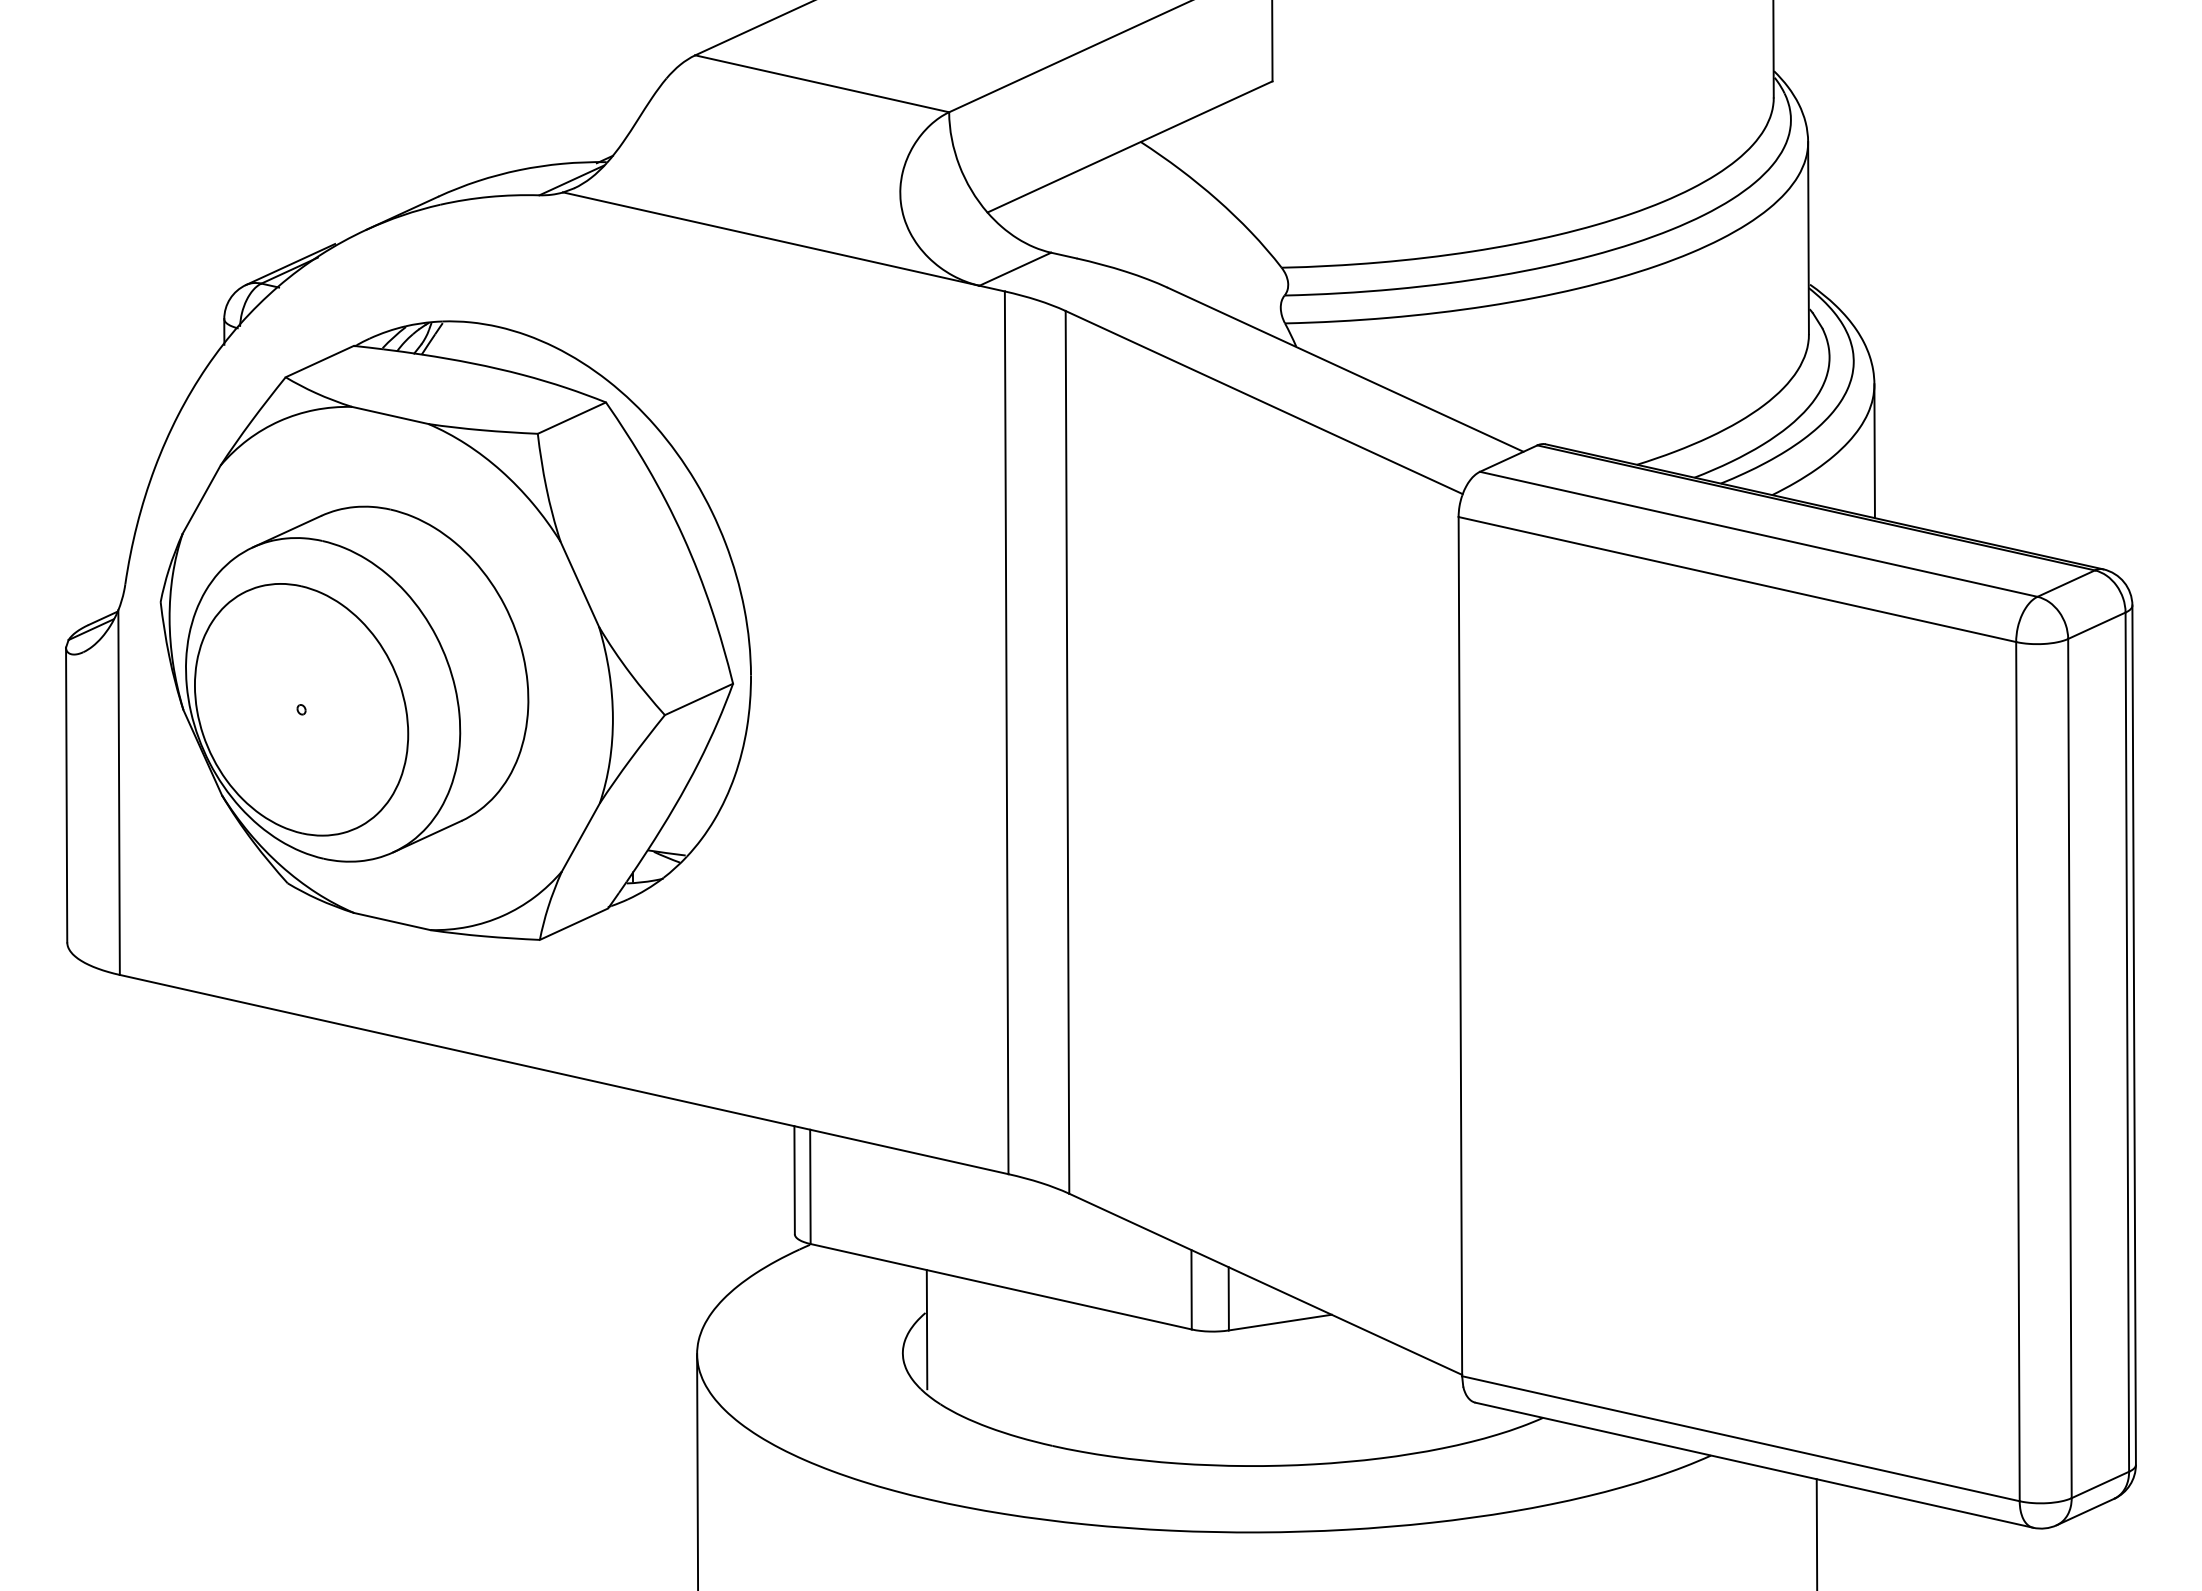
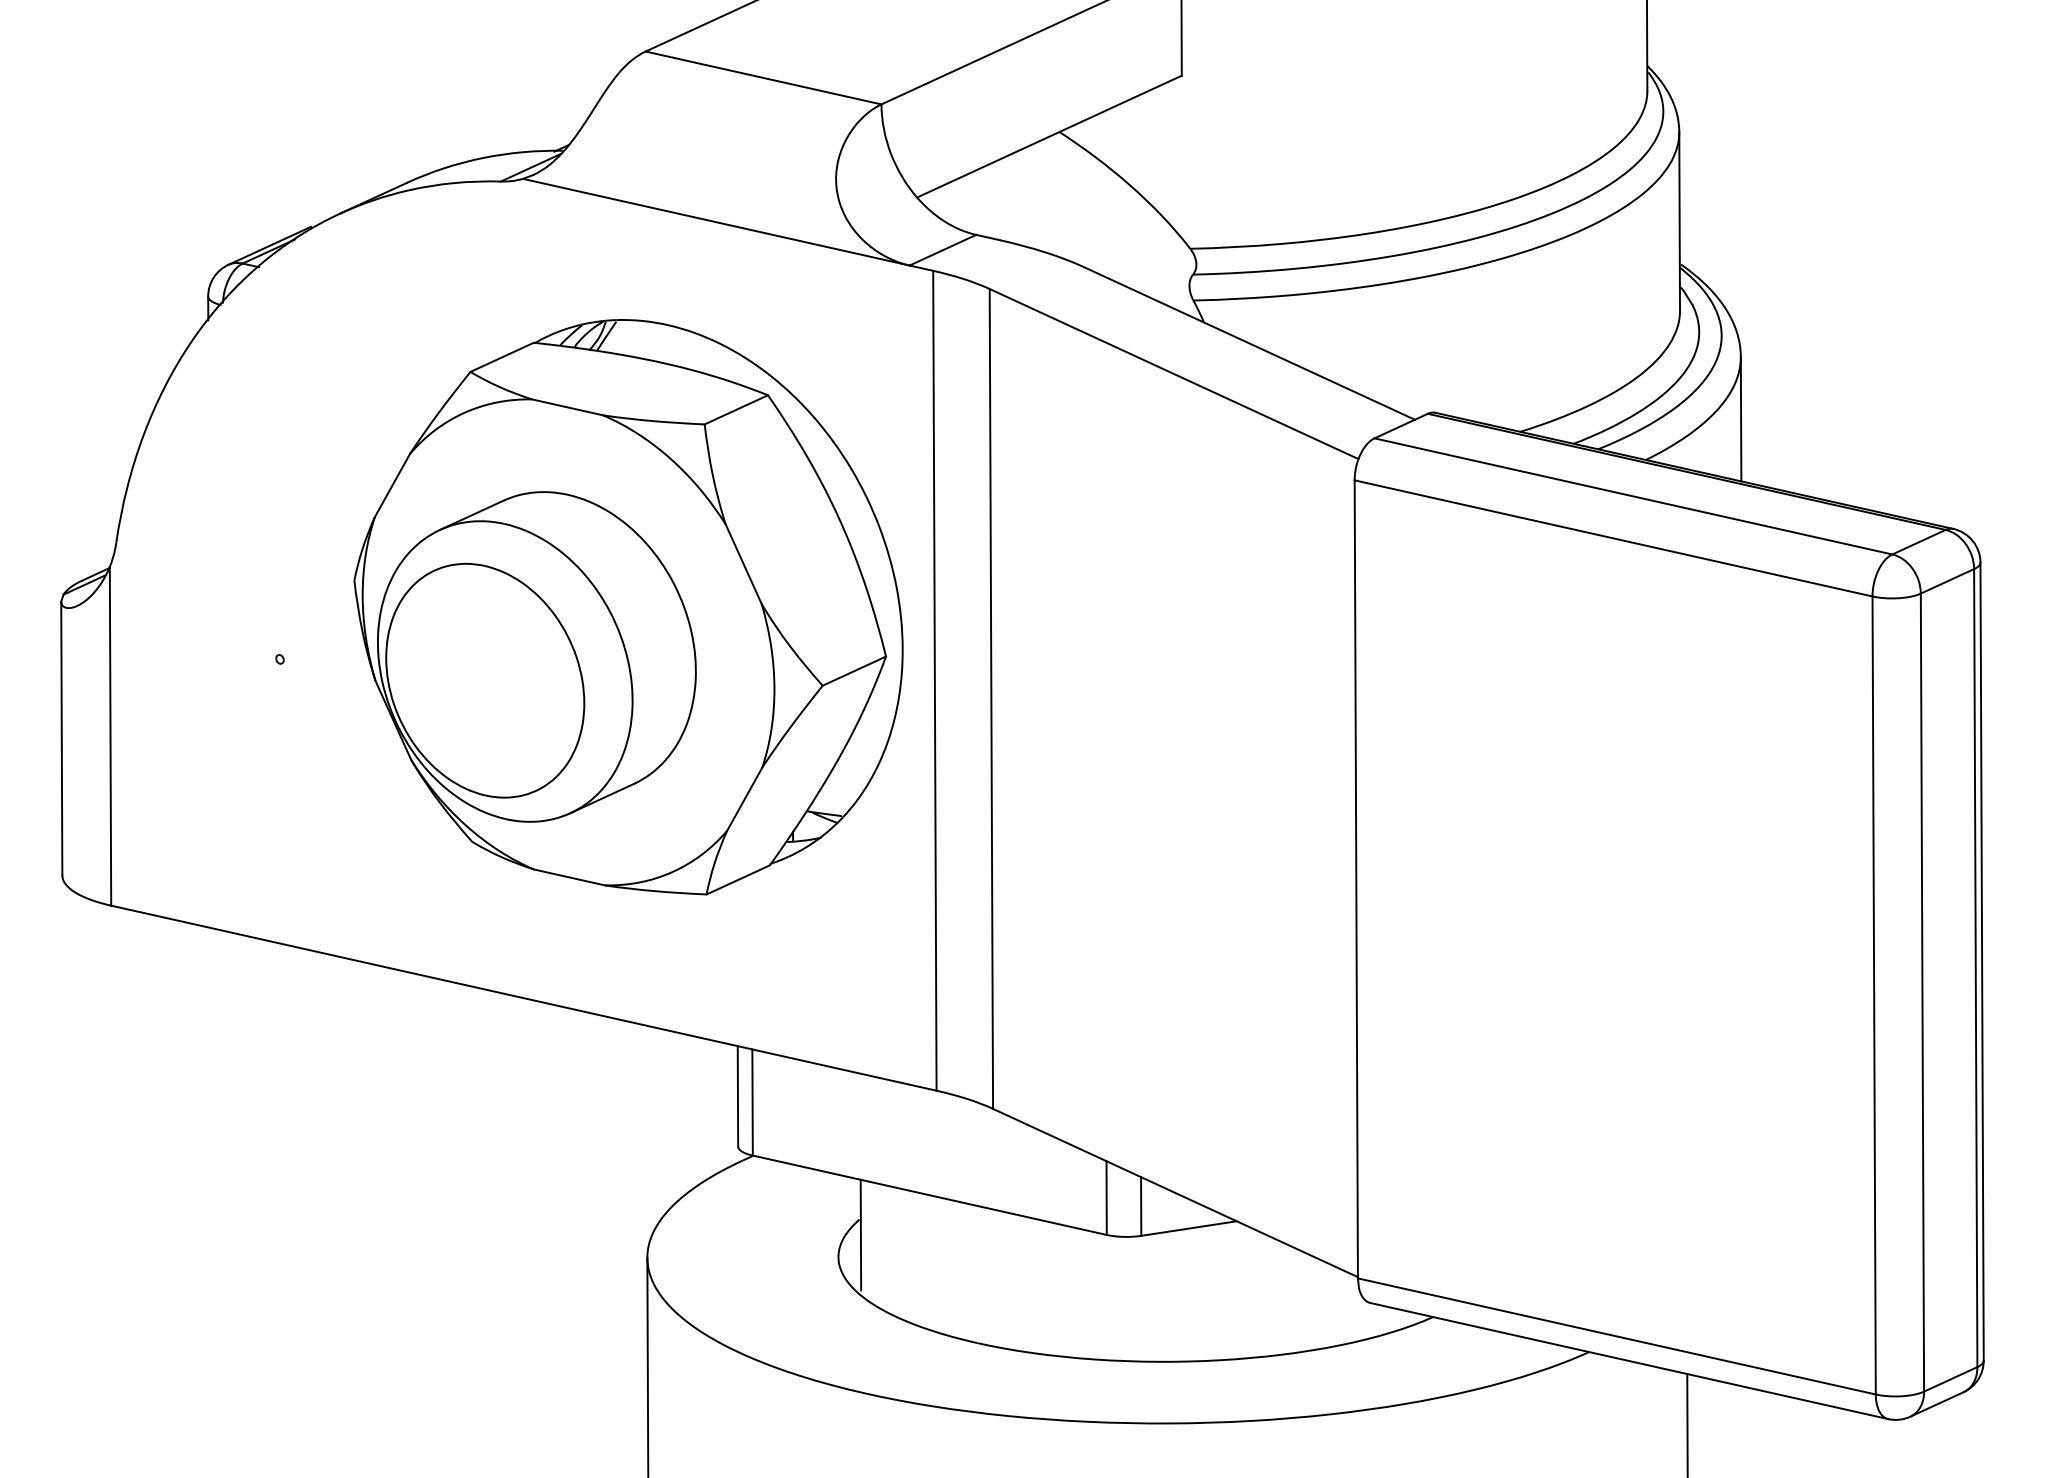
part: (455, 630) -> (628, 607), moved

